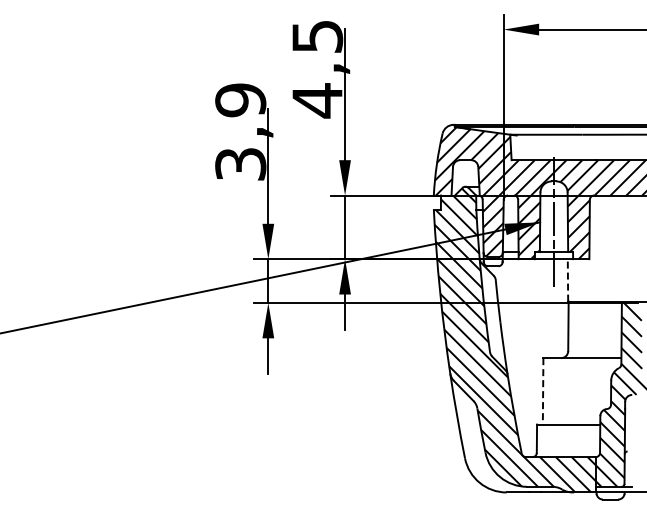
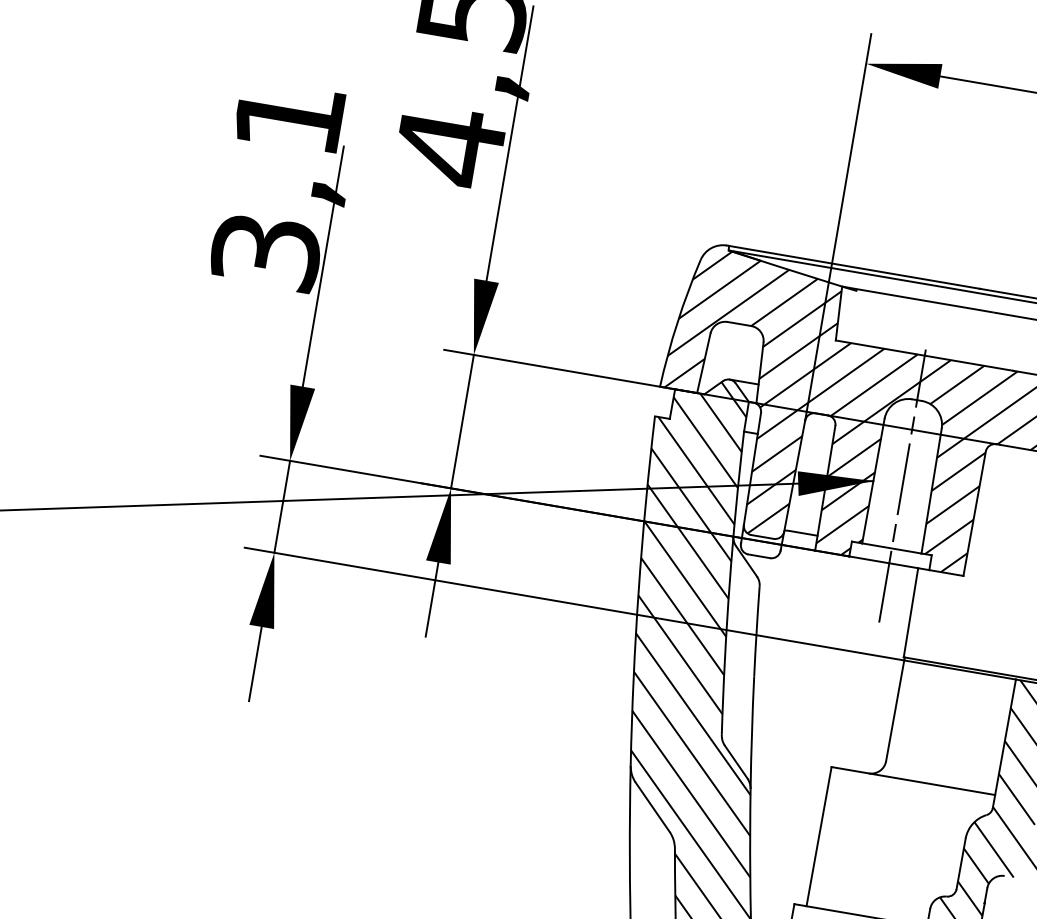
text: (240, 100) -> (288, 118), 3,9 -> 3,1
line: (567, 279) -> (910, 610), dashed -> solid
line: (543, 391) -> (819, 837), dashed -> solid

